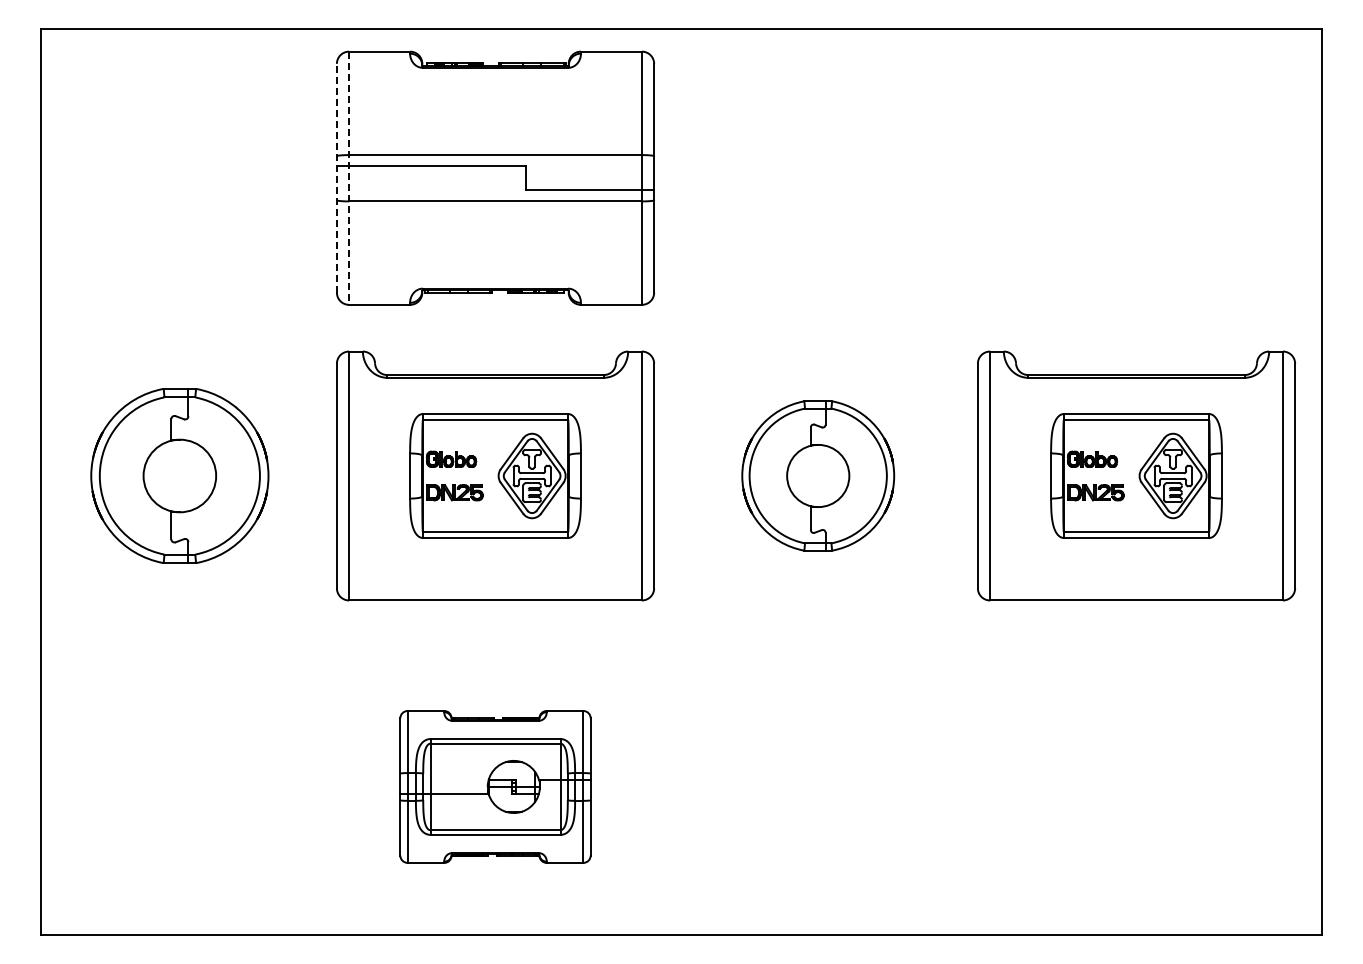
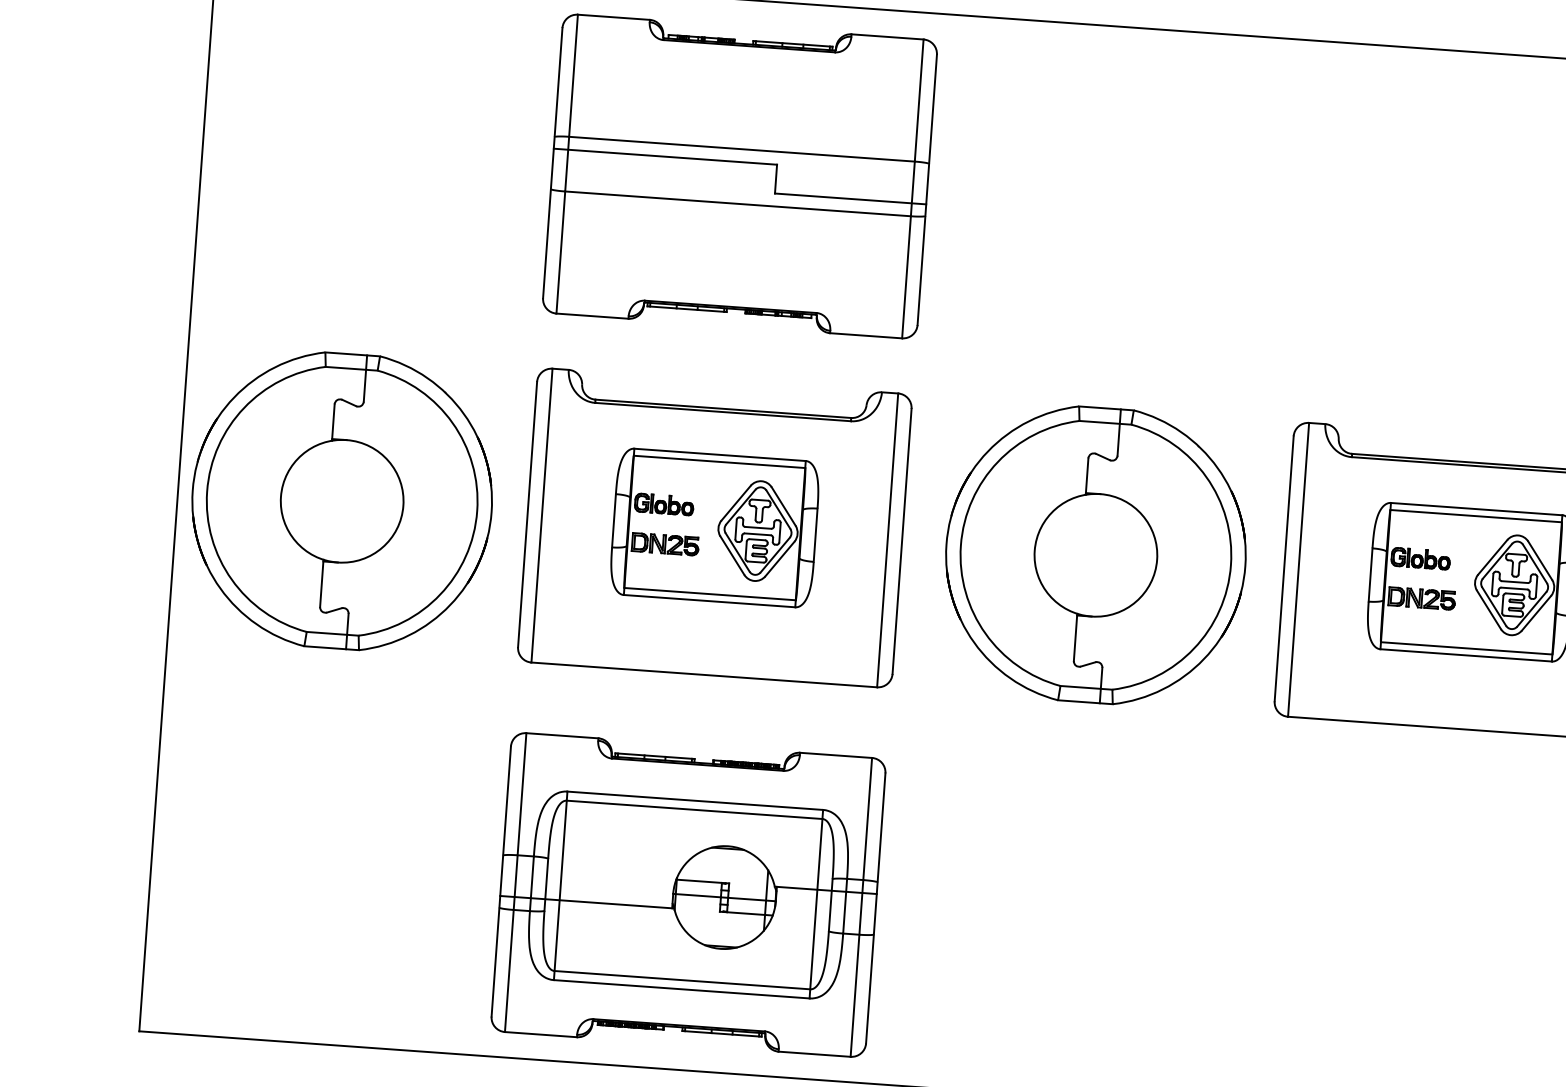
line: (336, 177) -> (552, 162), dashed -> solid
line: (349, 178) -> (567, 164), dashed -> solid
part: (179, 475) -> (341, 500), size x1.43
part: (817, 475) -> (1094, 554), size x1.67
part: (495, 786) -> (688, 894), size x1.67

